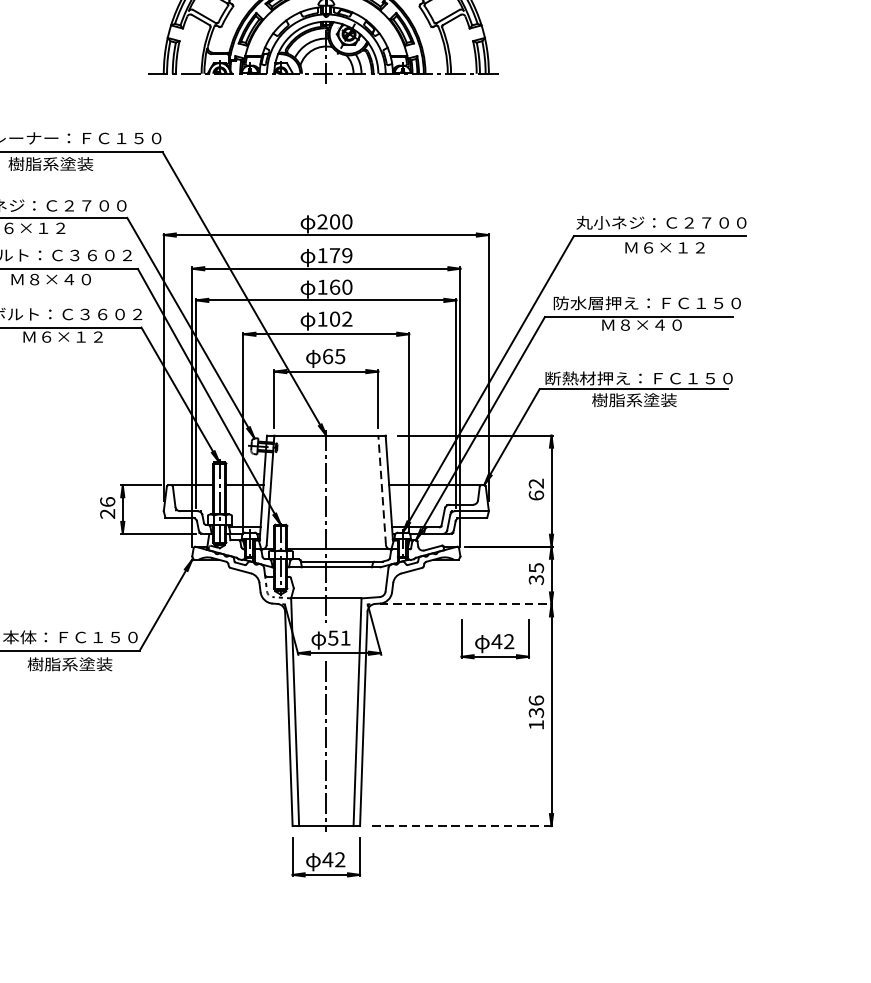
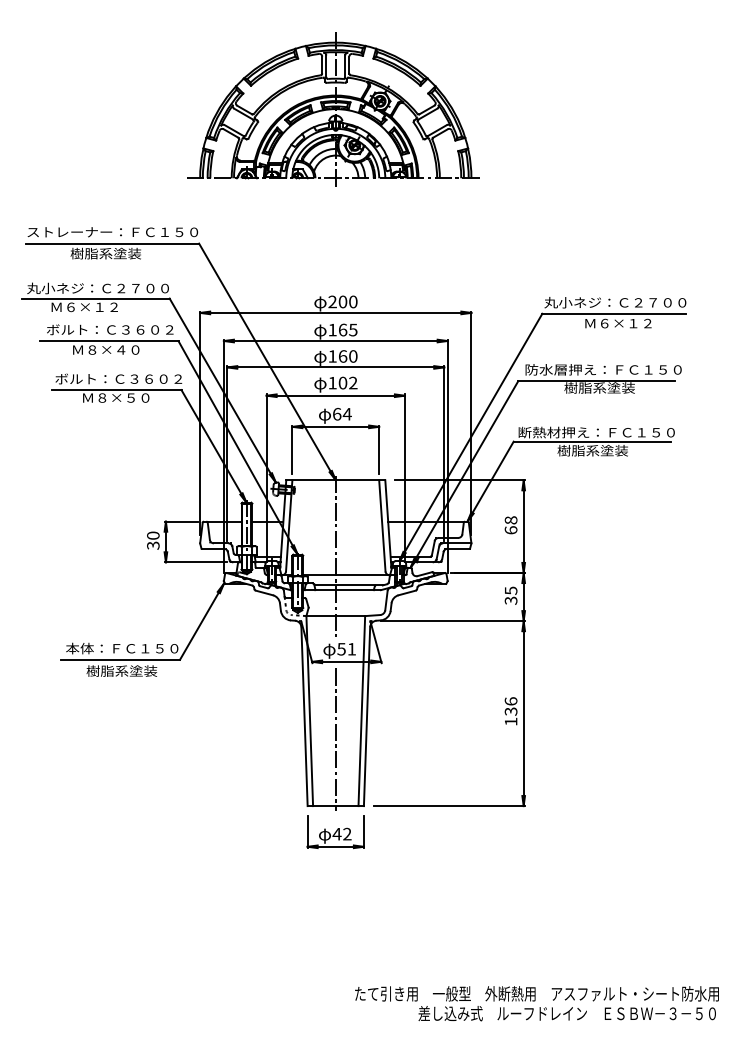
text: (340, 254) -> (347, 329), 179 -> 165
text: (642, 324) -> (599, 387), Ｍ８×４０ -> 樹脂系塗装
text: (71, 336) -> (123, 397), Ｍ６×１２ -> Ｍ８×５０
text: (339, 356) -> (346, 414), 65 -> 64
text: (535, 483) -> (510, 520), 62 -> 68
line: (382, 489) -> (382, 525), dashed -> solid
text: (107, 507) -> (153, 540), 26 -> 30
line: (467, 604) -> (453, 621), dashed -> solid
part: (494, 639) -> (476, 650), removed
line: (463, 826) -> (450, 806), dashed -> solid

